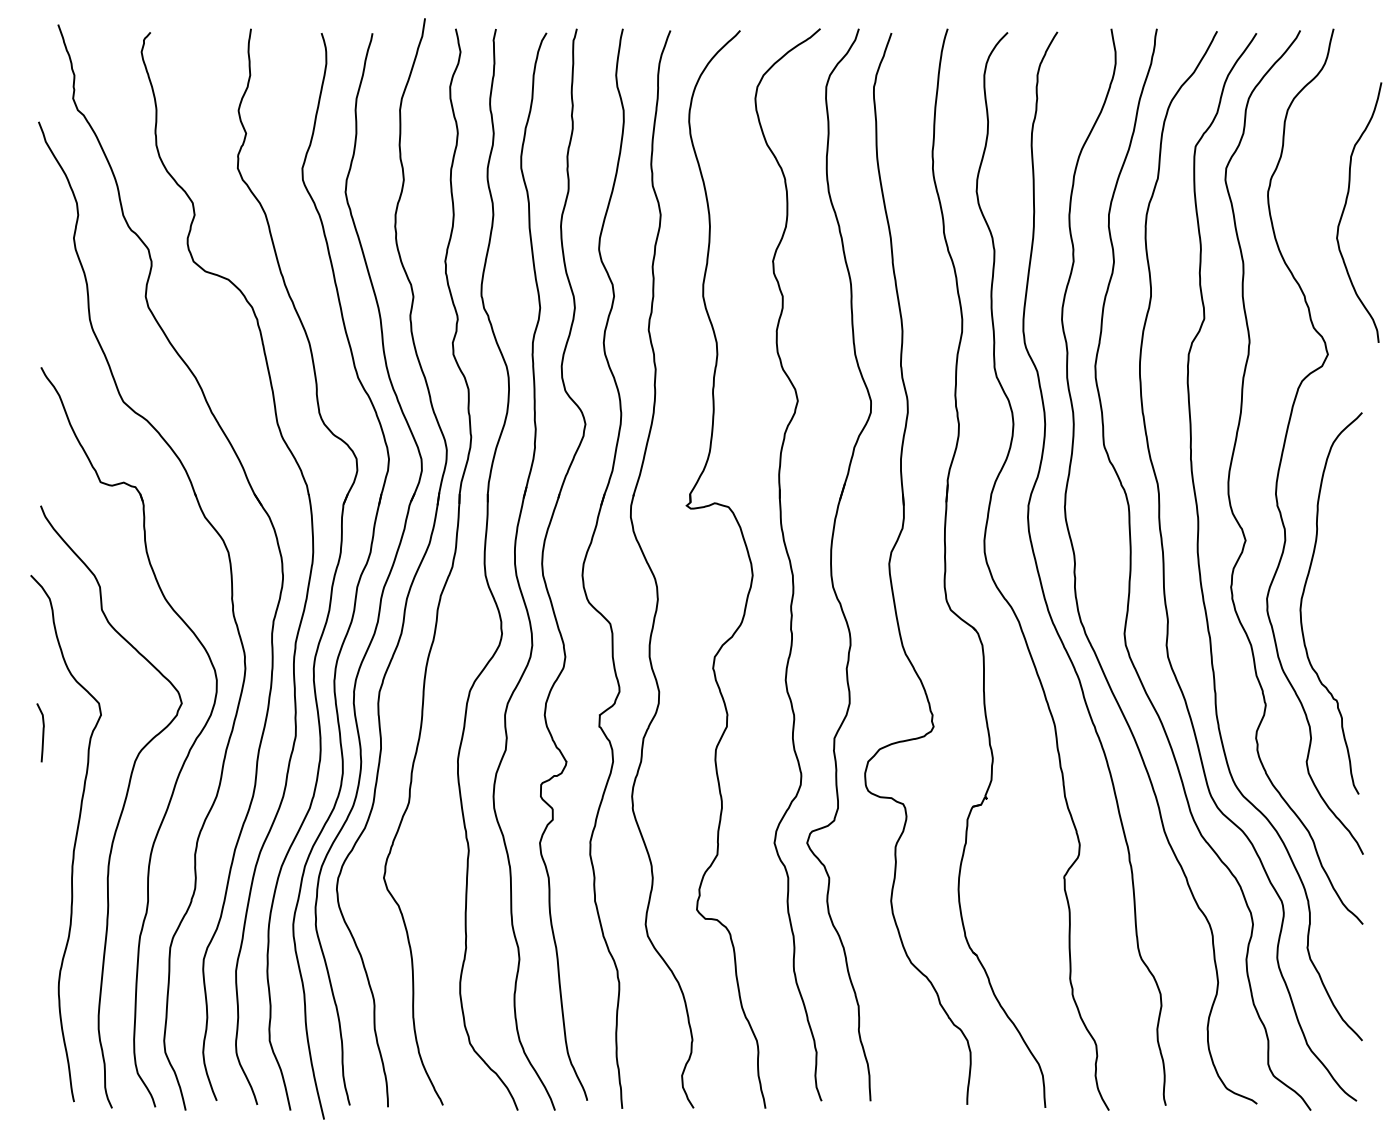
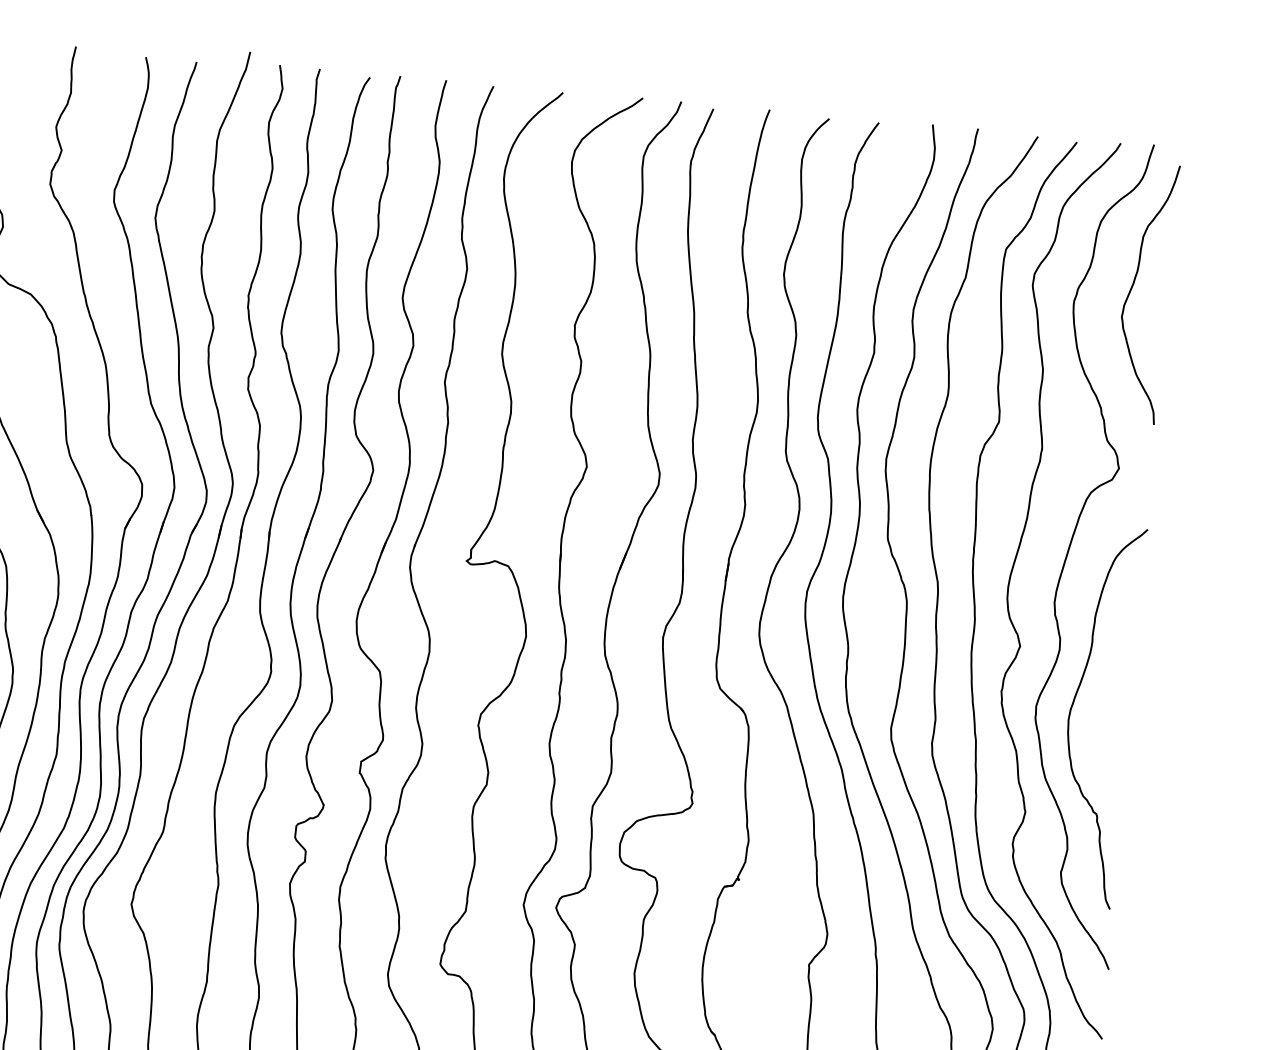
curve: (1345, 208) -> (1132, 288), moved

